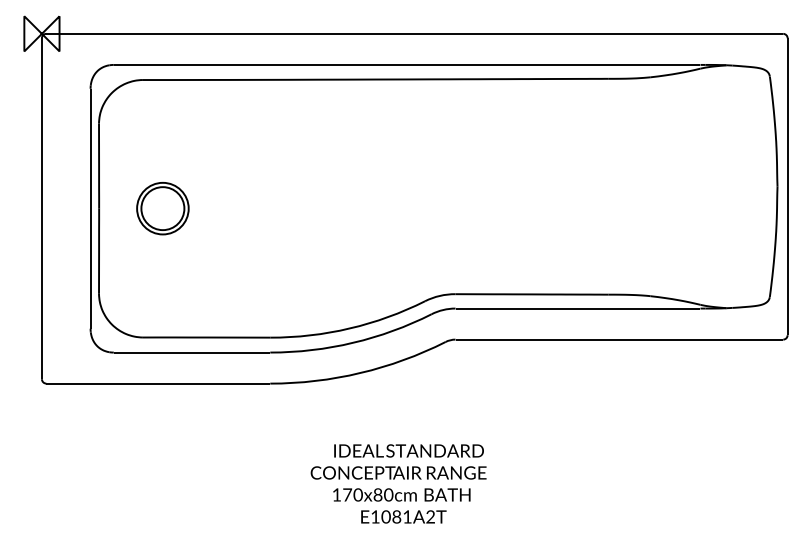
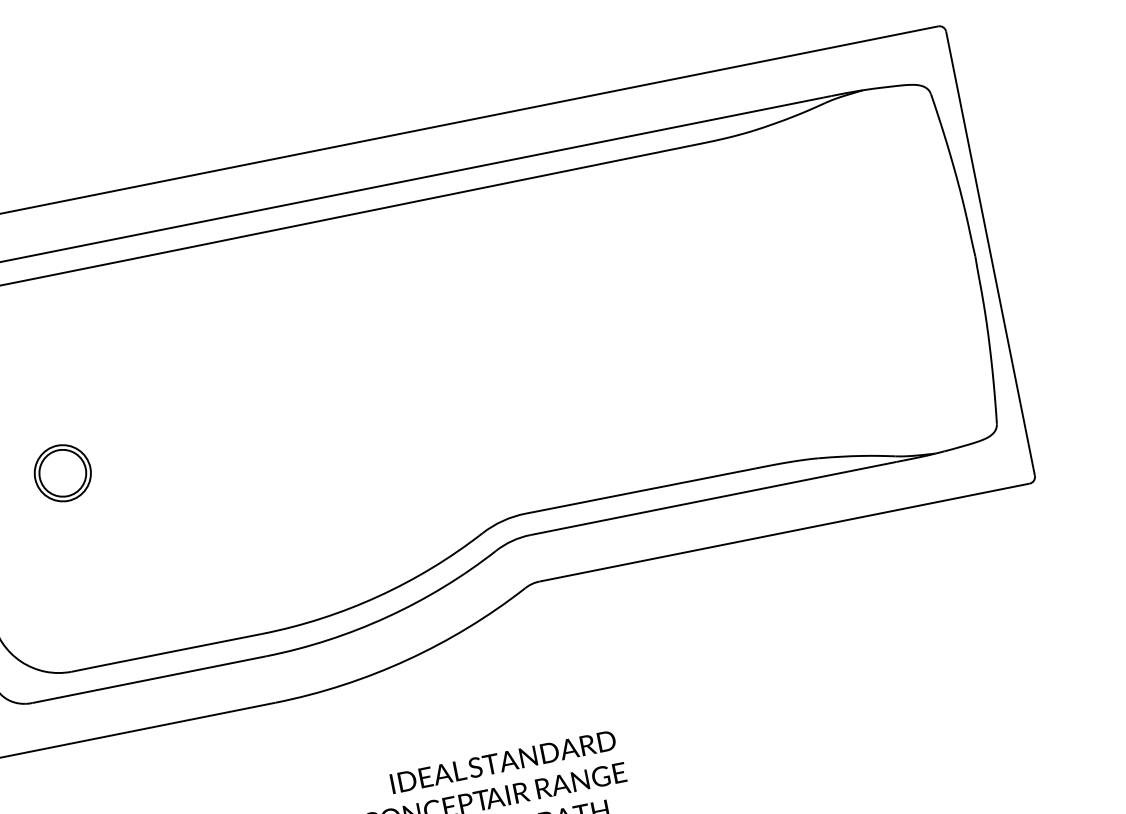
part: (162, 208) -> (62, 473), size x0.71

